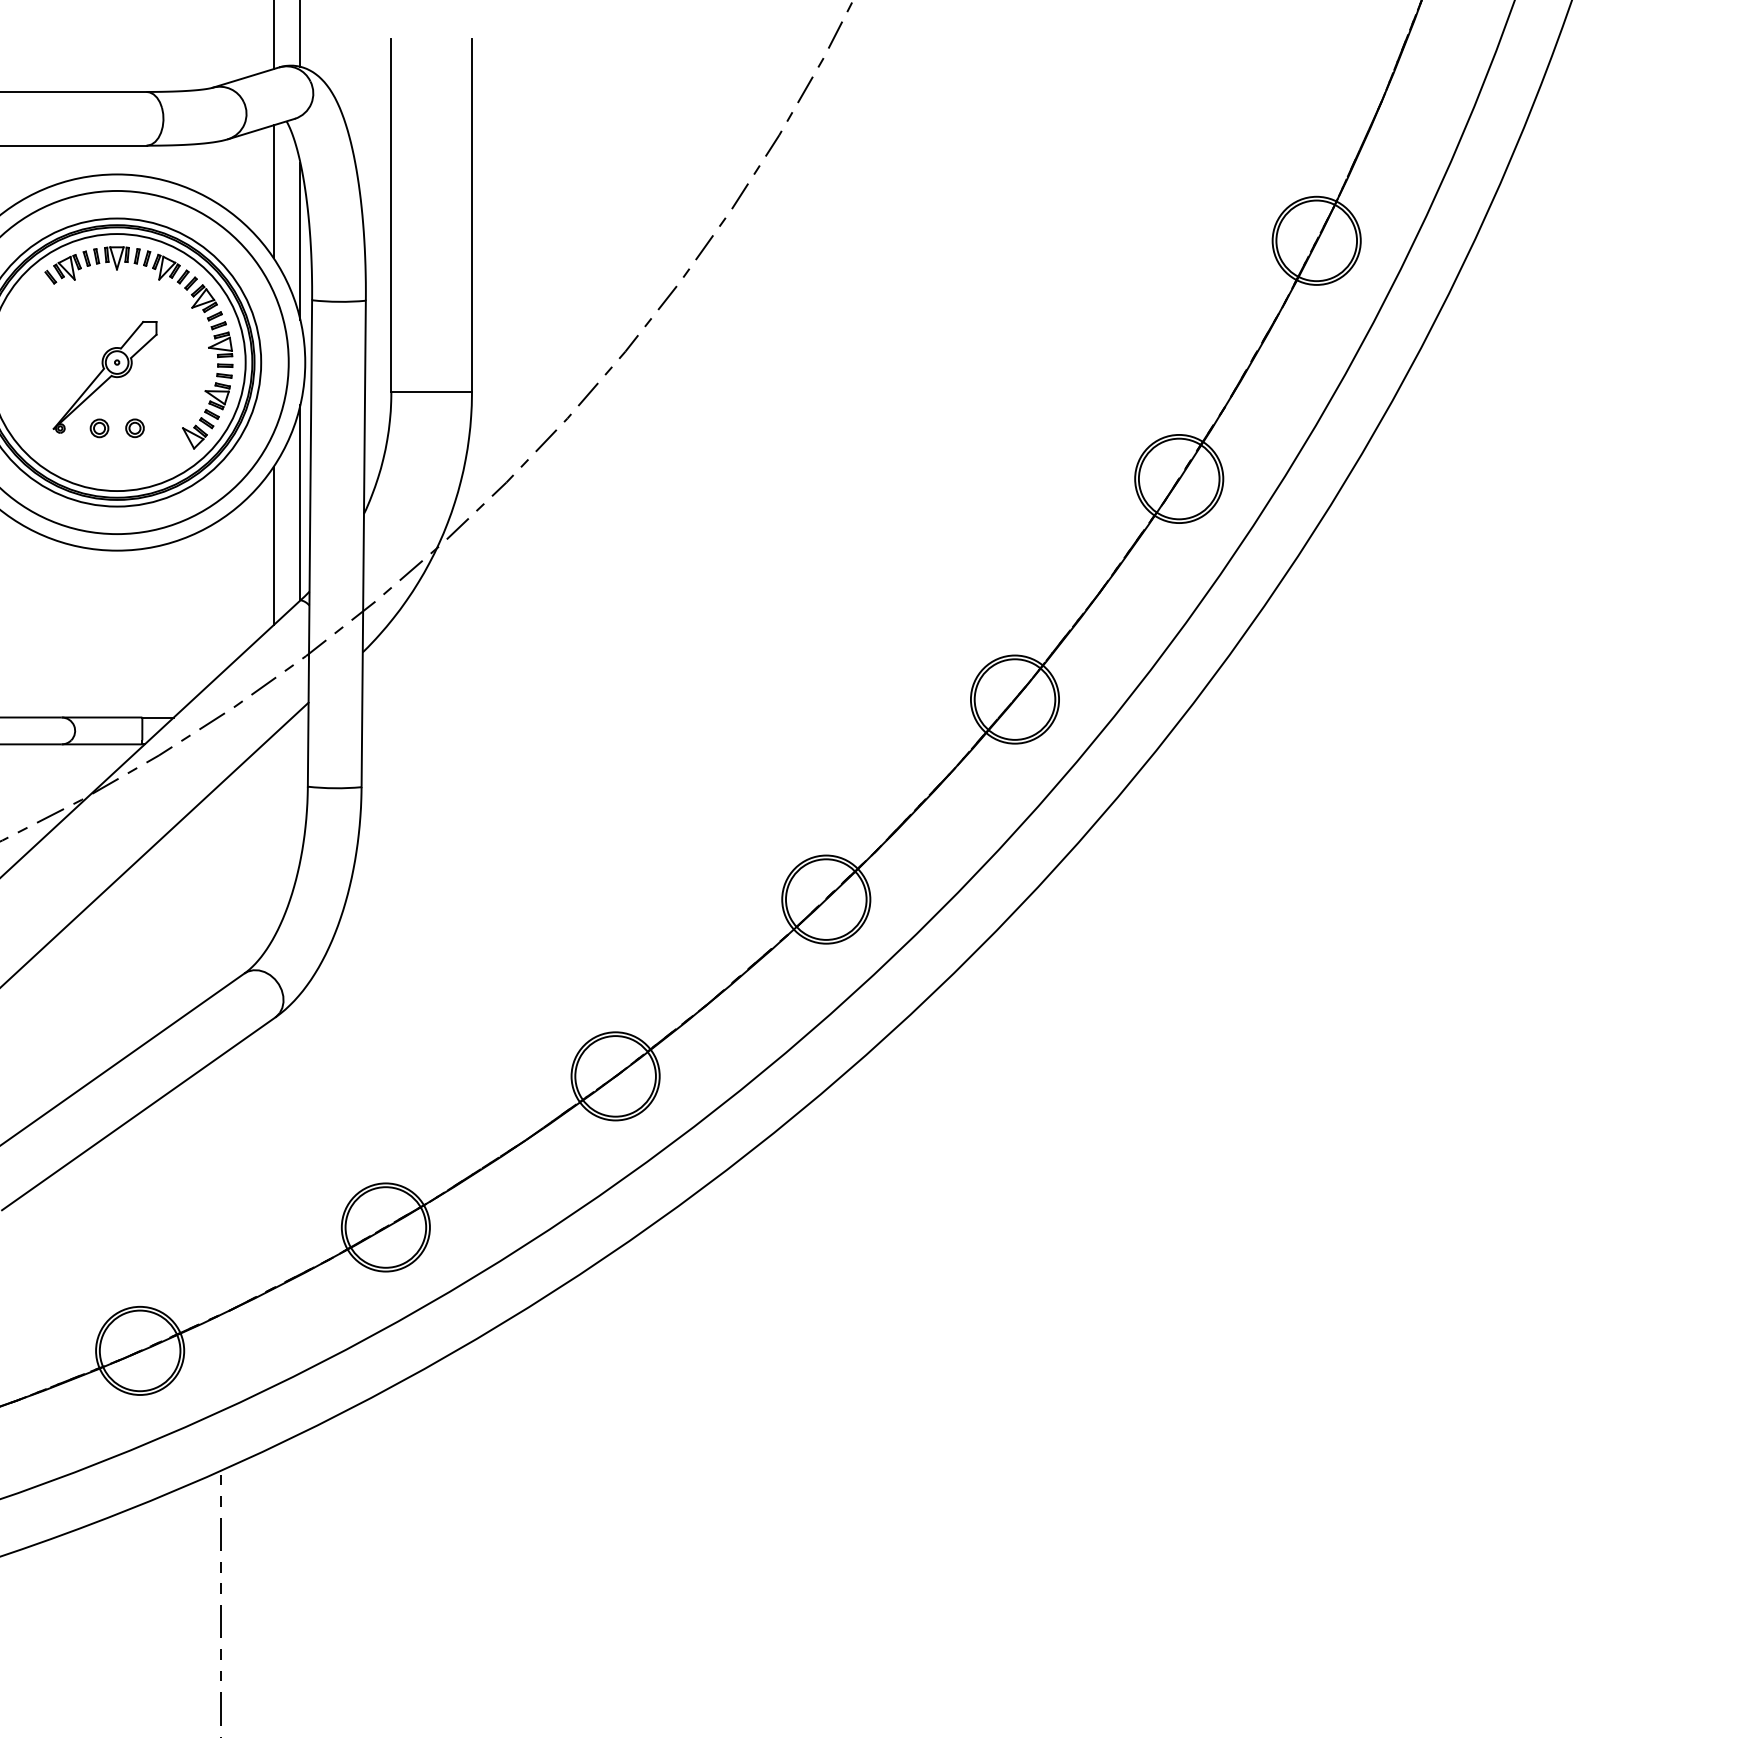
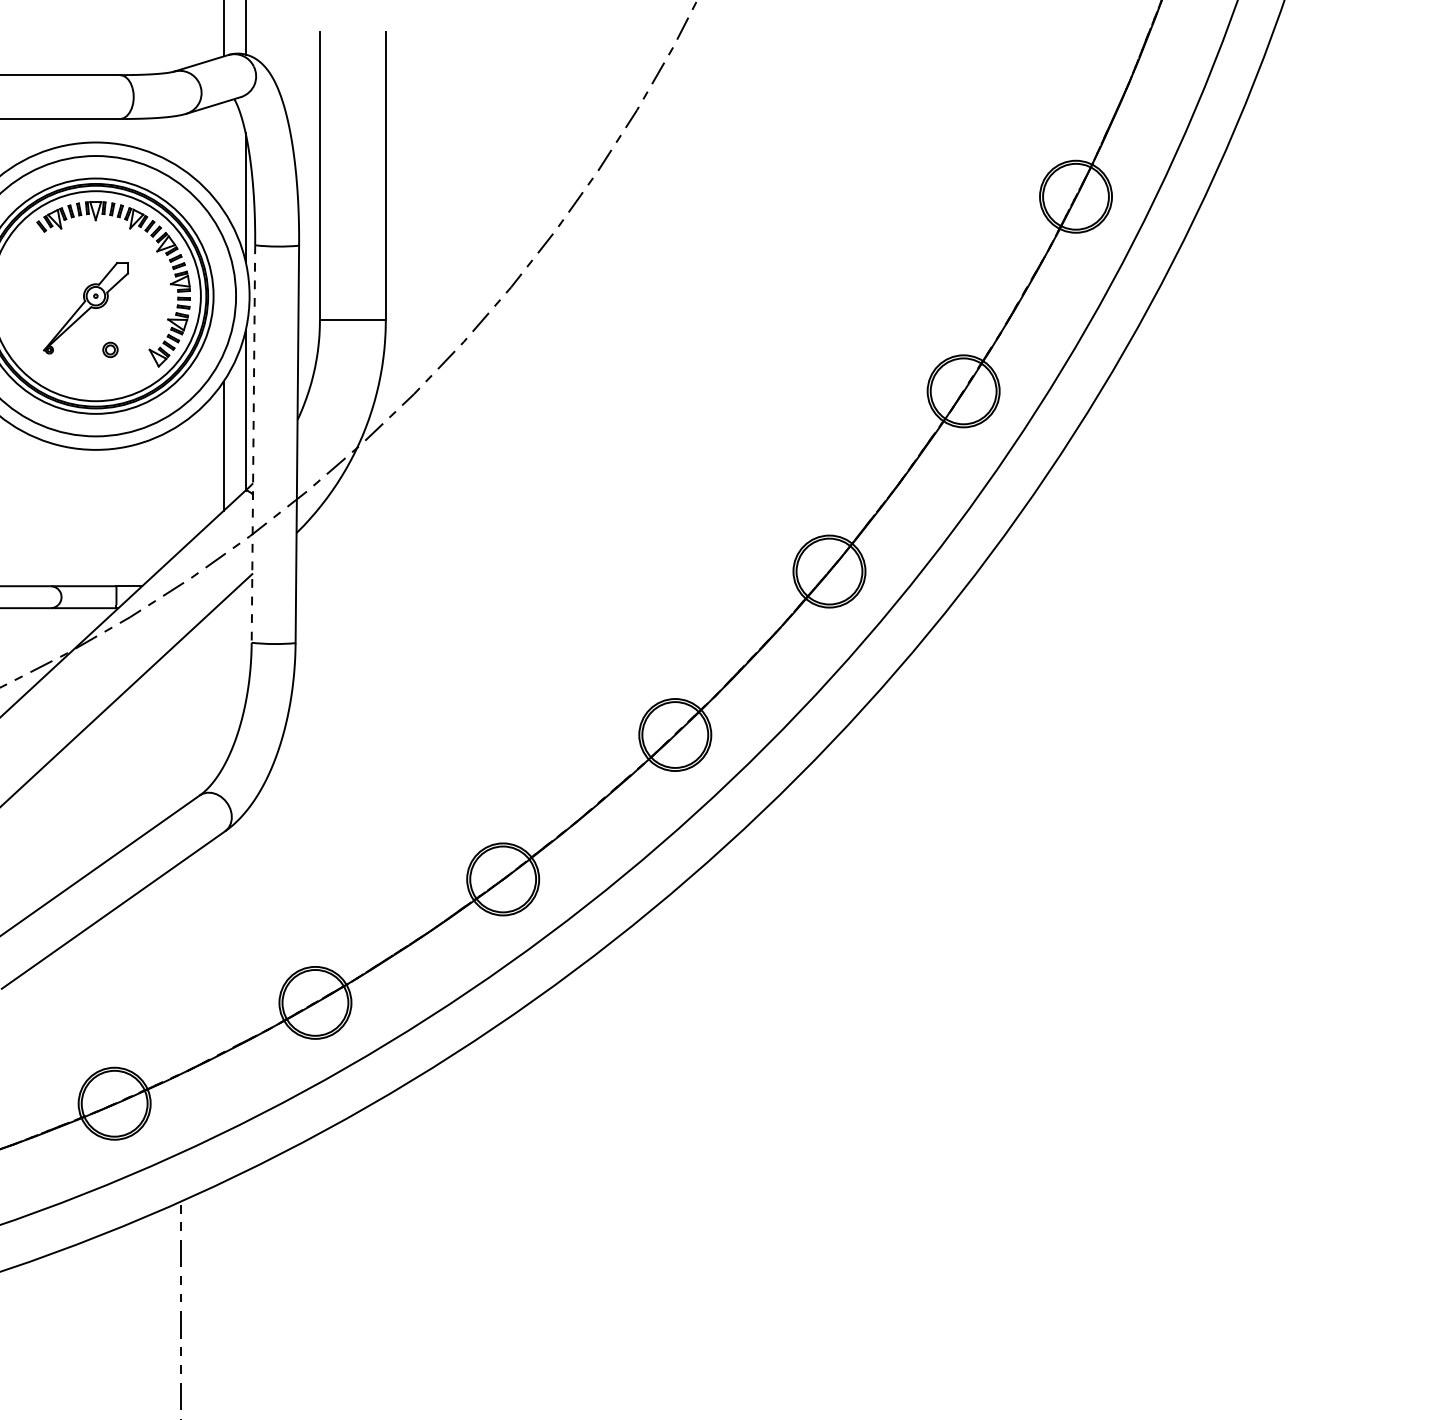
line: (273, 191) -> (223, 156), removed
part: (99, 427) -> (81, 349), removed
line: (310, 544) -> (253, 444), solid -> dashed

